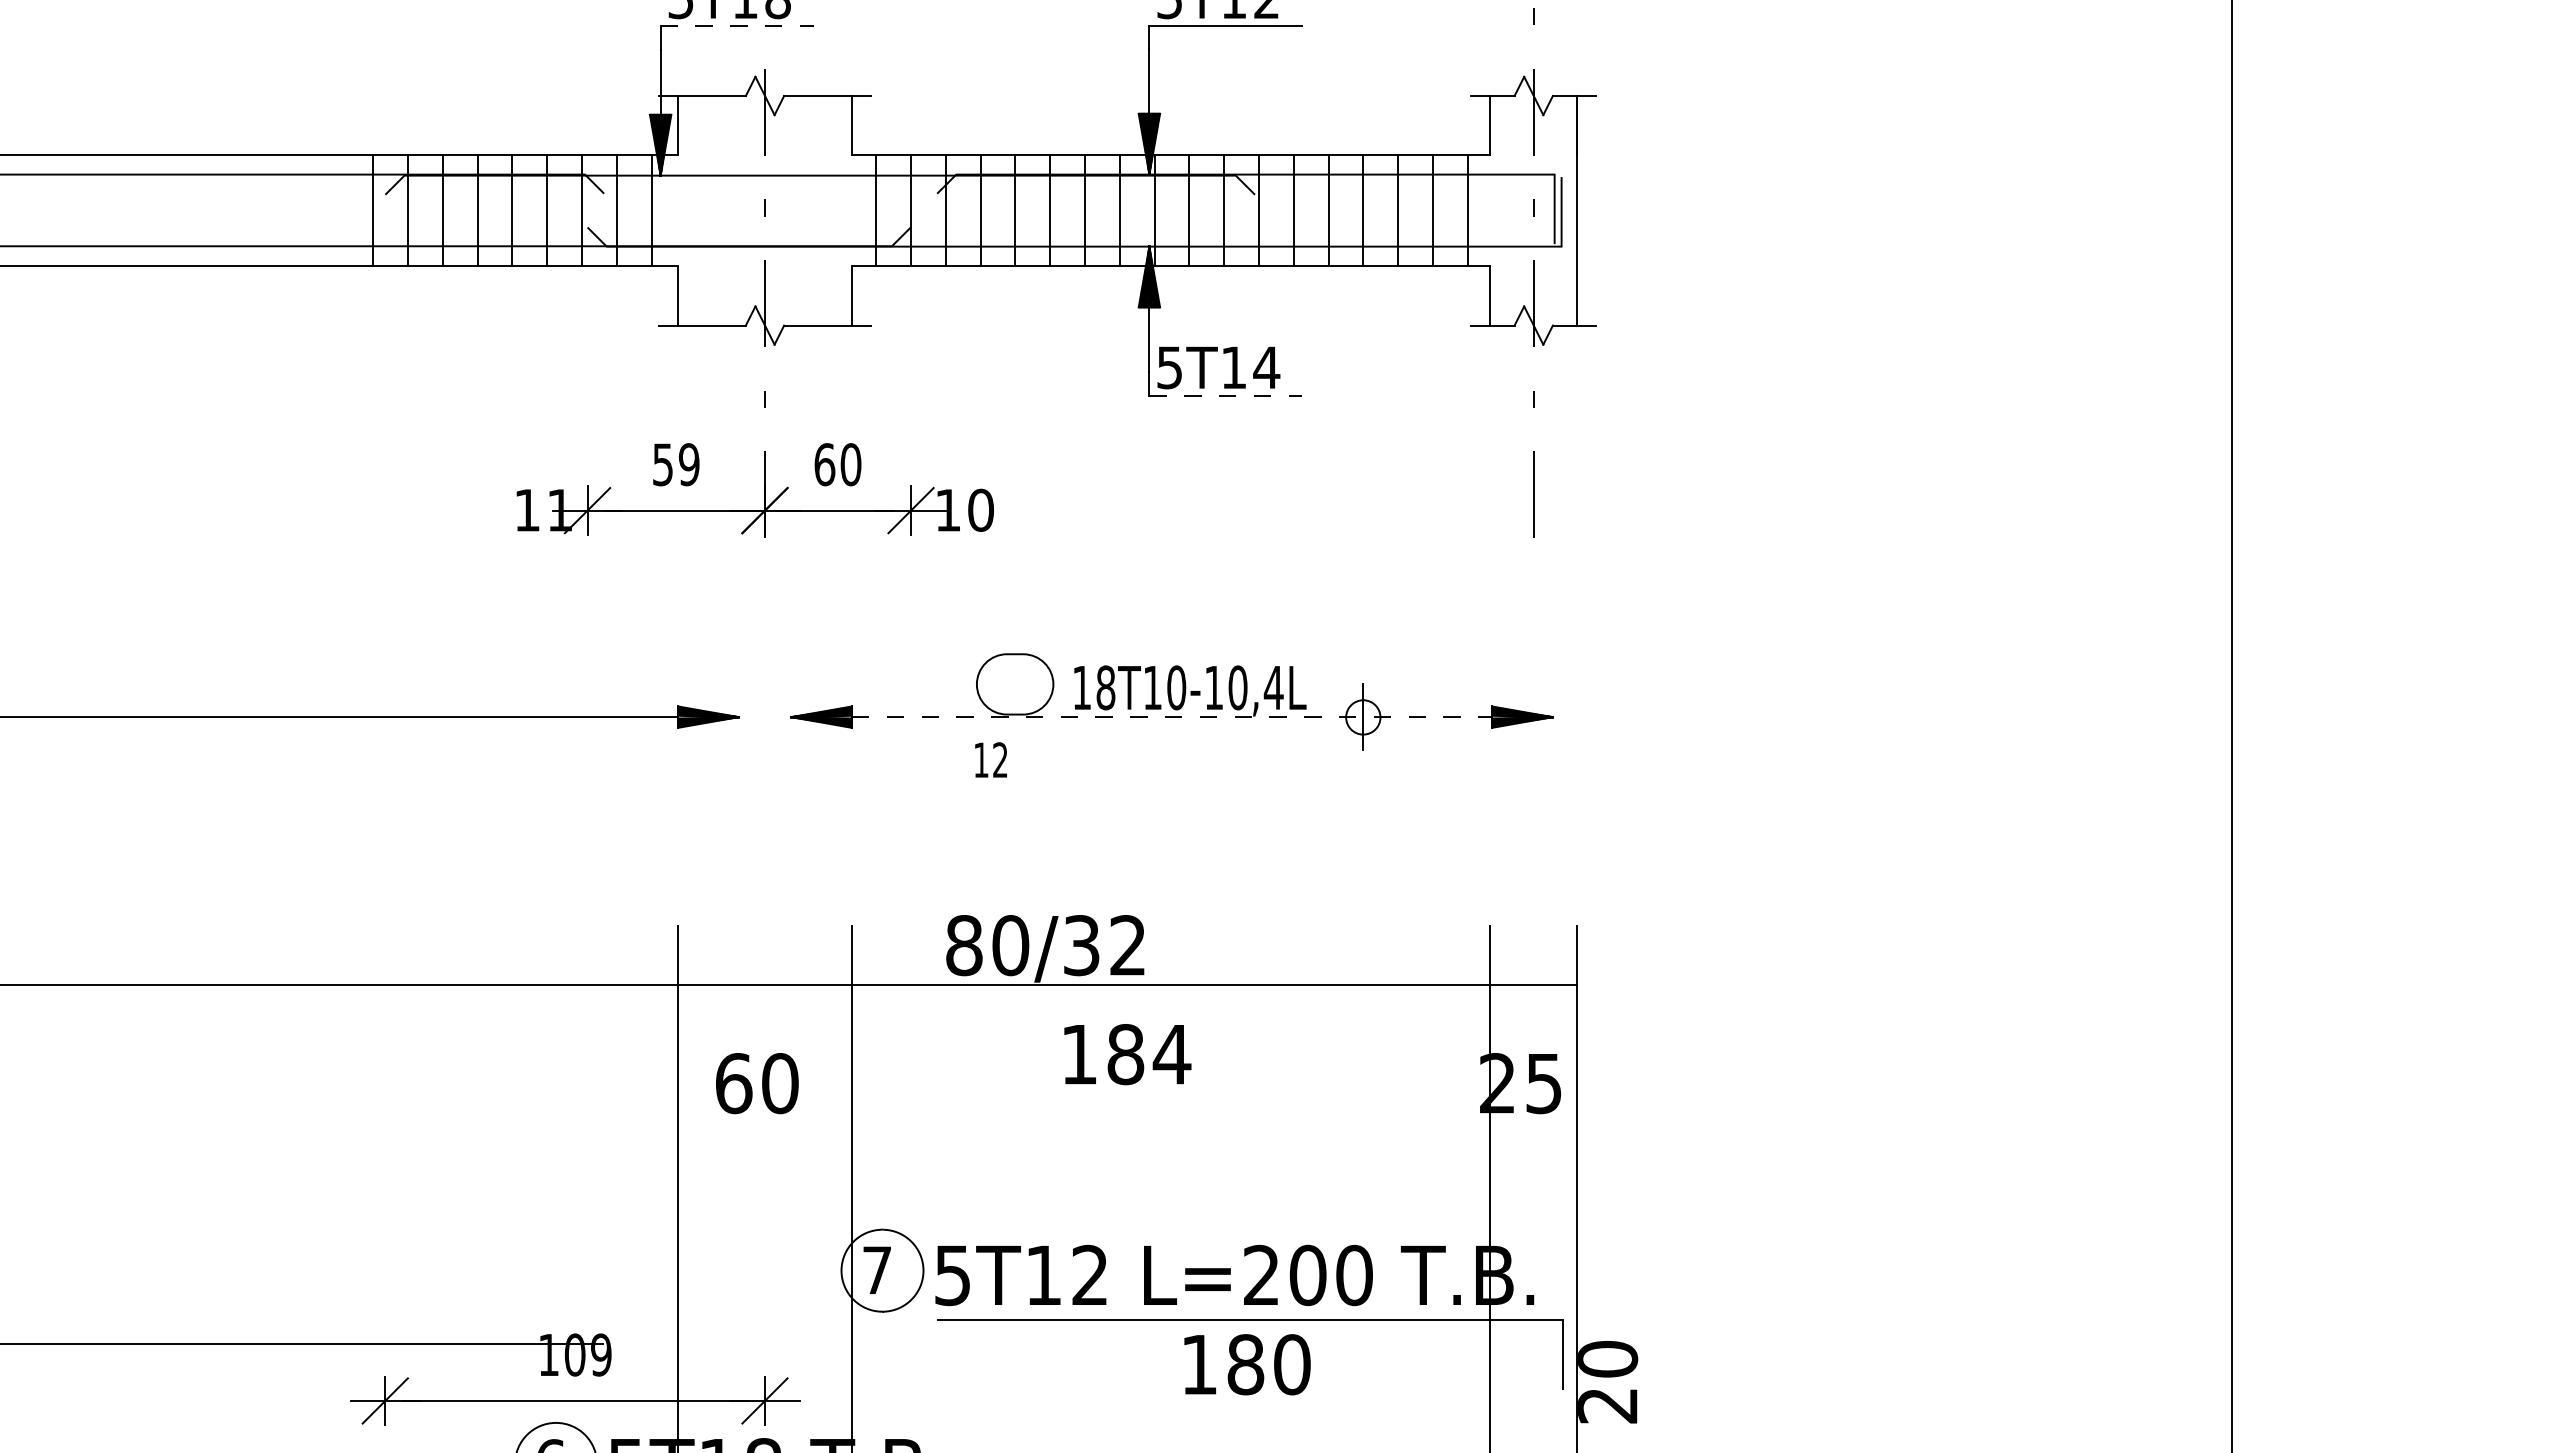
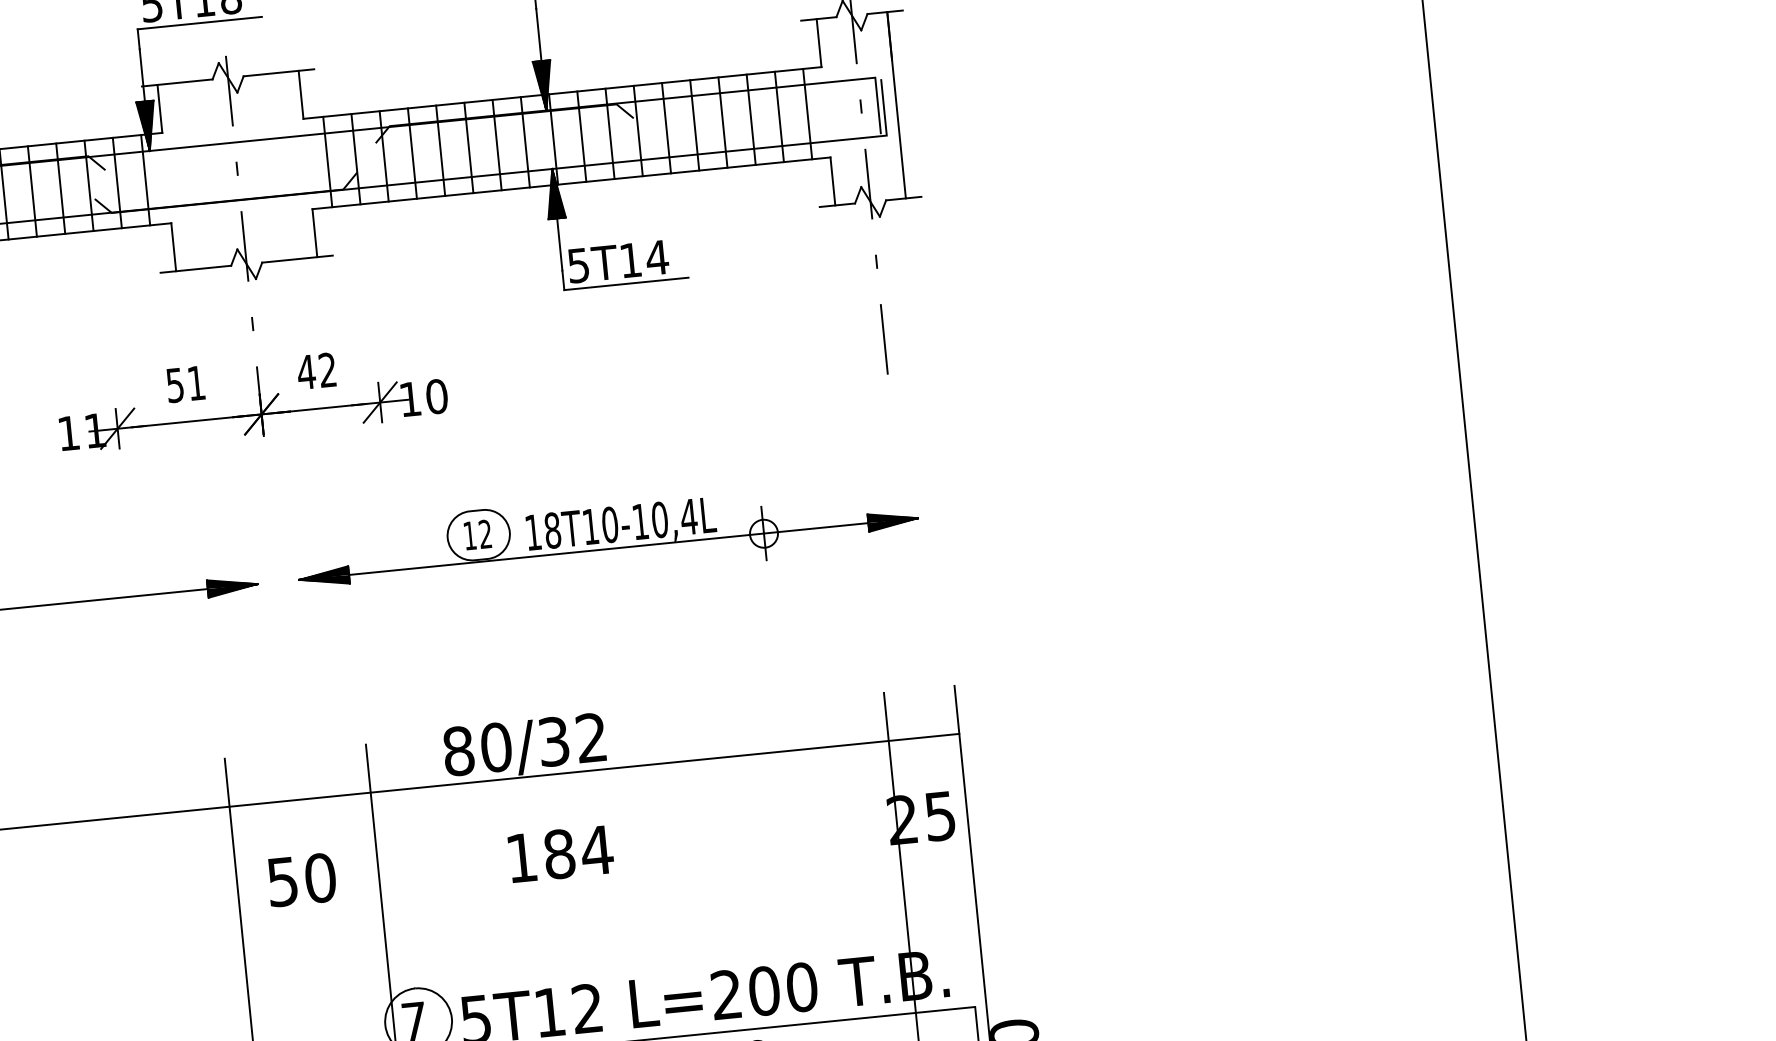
line: (737, 25) -> (200, 22), dashed -> solid
line: (1225, 395) -> (626, 283), dashed -> solid
text: (688, 464) -> (195, 383), 59 -> 51
text: (837, 464) -> (316, 371), 60 -> 42
line: (1172, 717) -> (609, 549), dashed -> solid
text: (990, 759) -> (477, 534), moved
text: (1127, 1054) -> (560, 854), moved
text: (734, 1083) -> (283, 881), 60 -> 50

